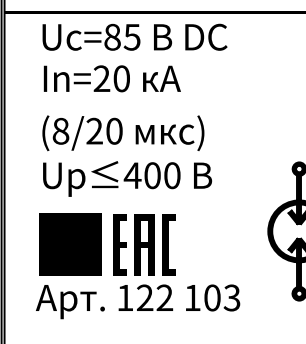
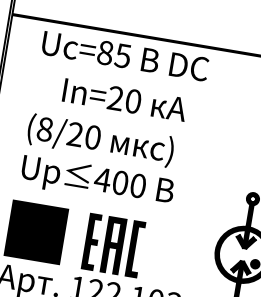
text: (111, 78) -> (124, 99), moved
part: (144, 244) -> (113, 245), moved

